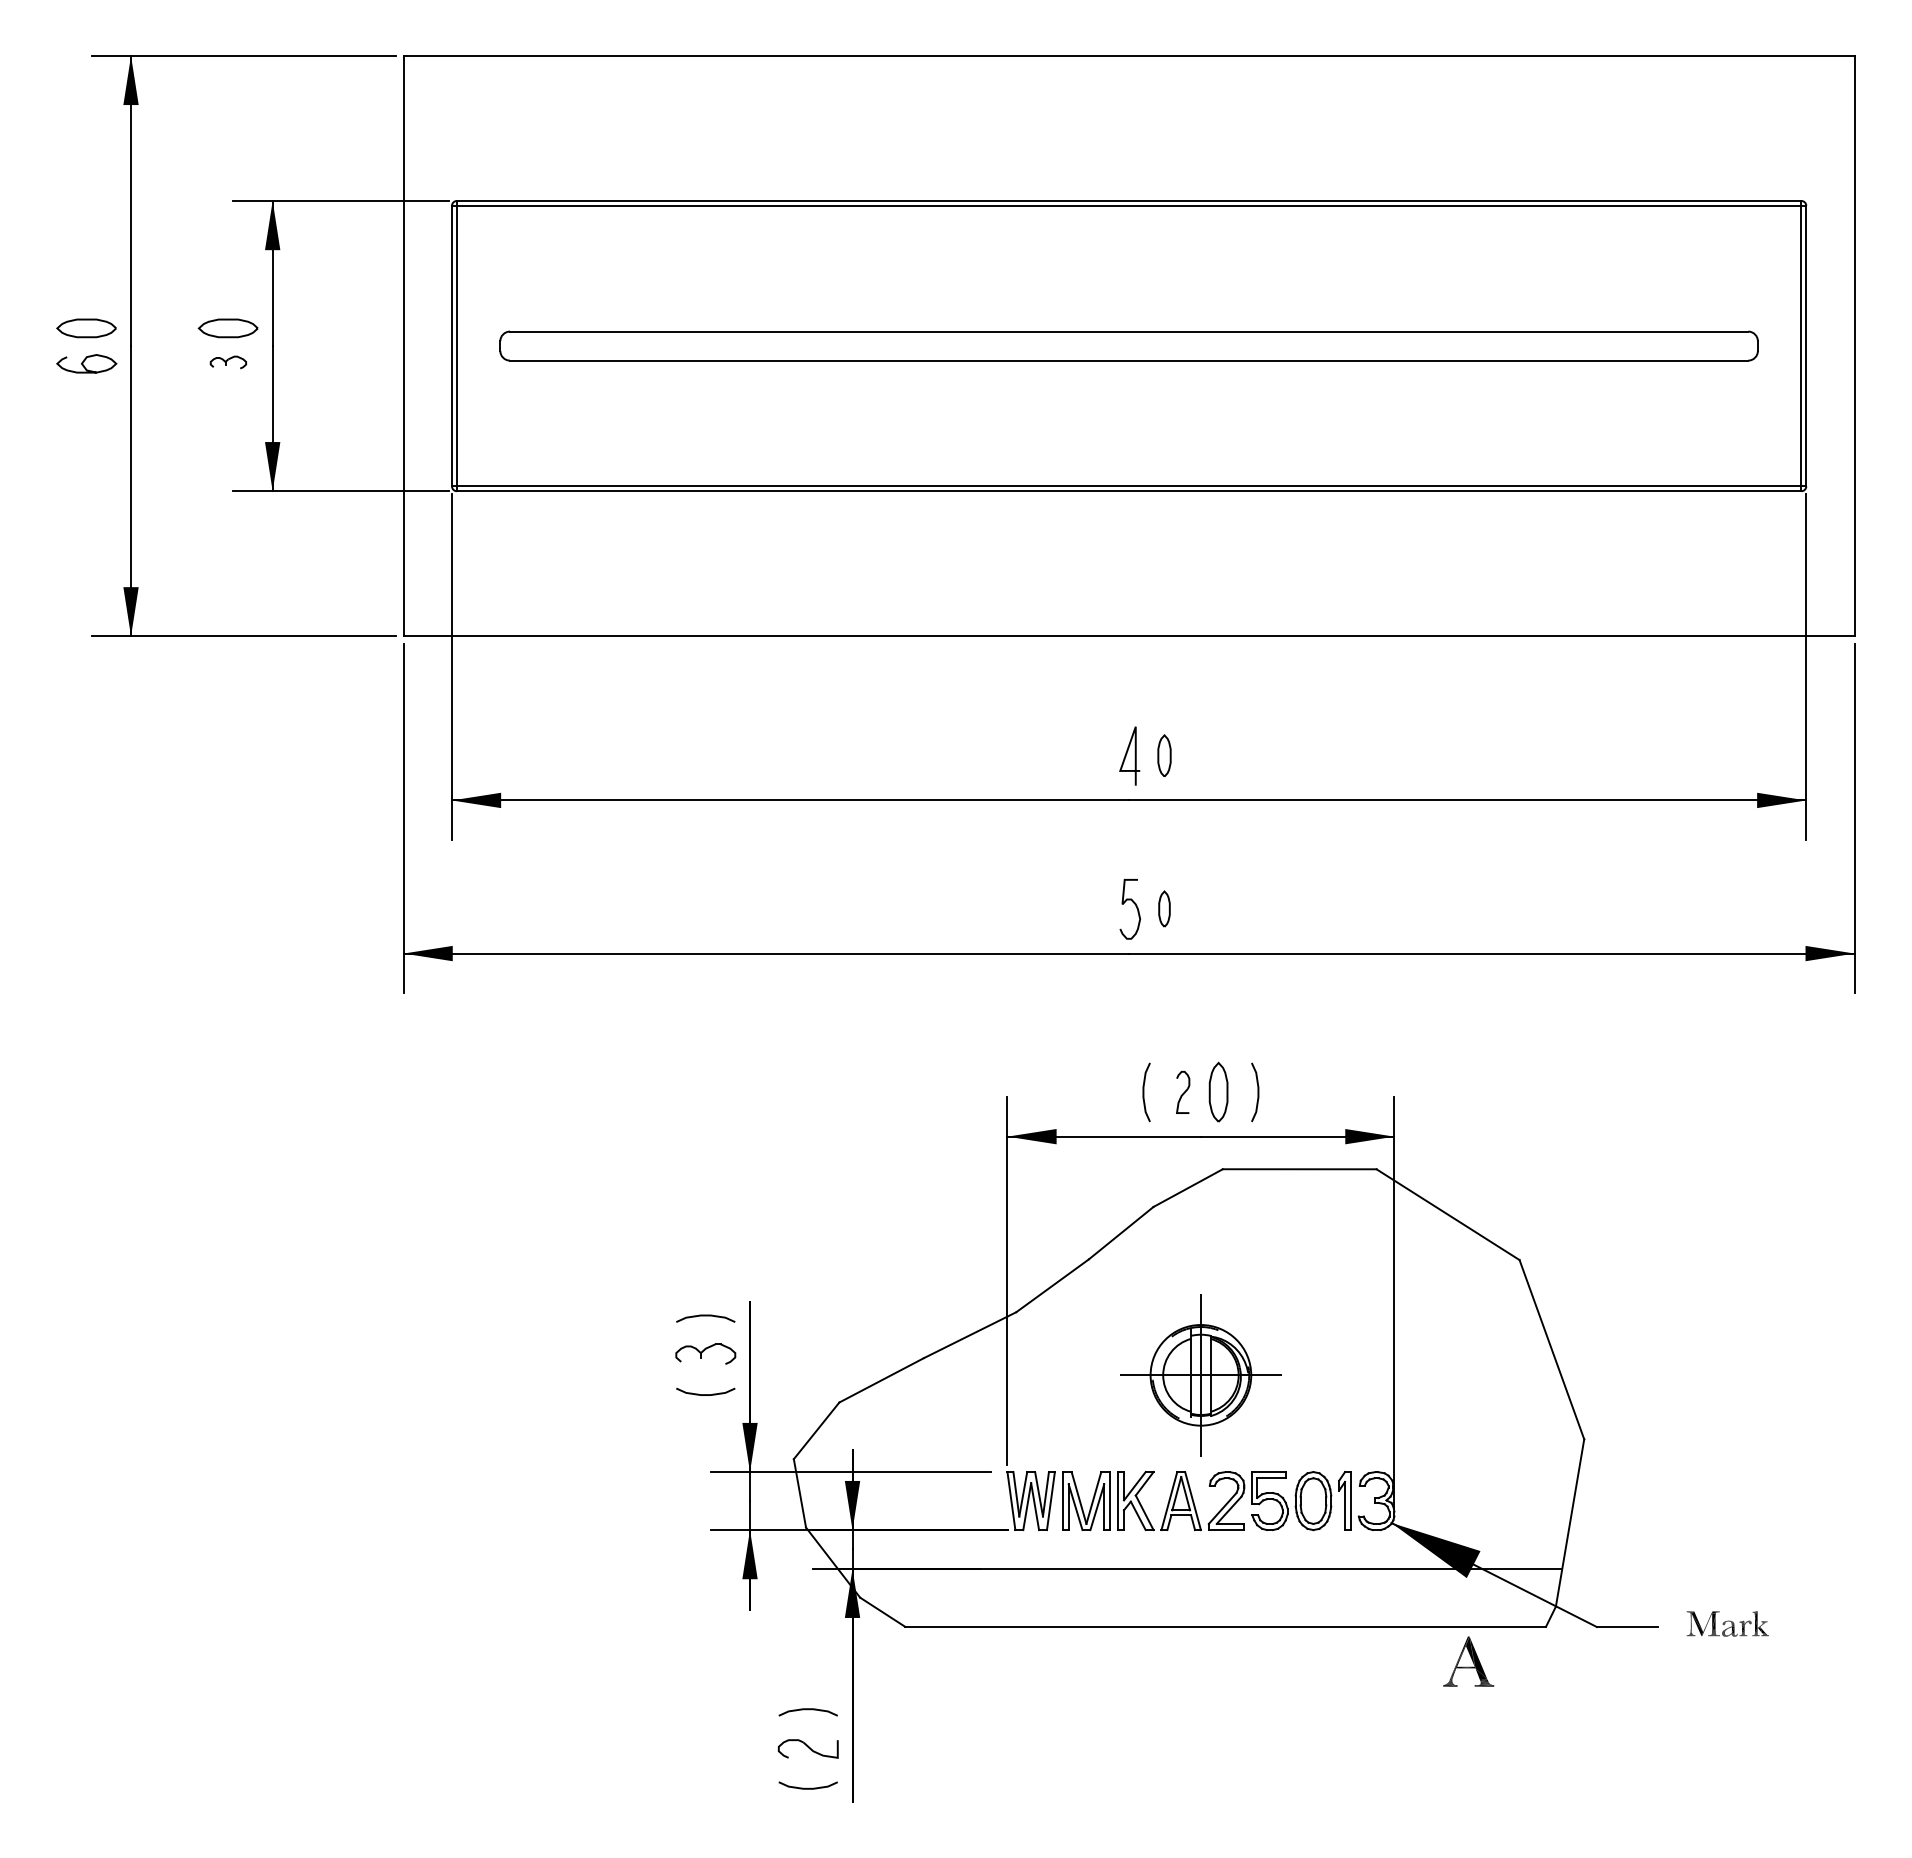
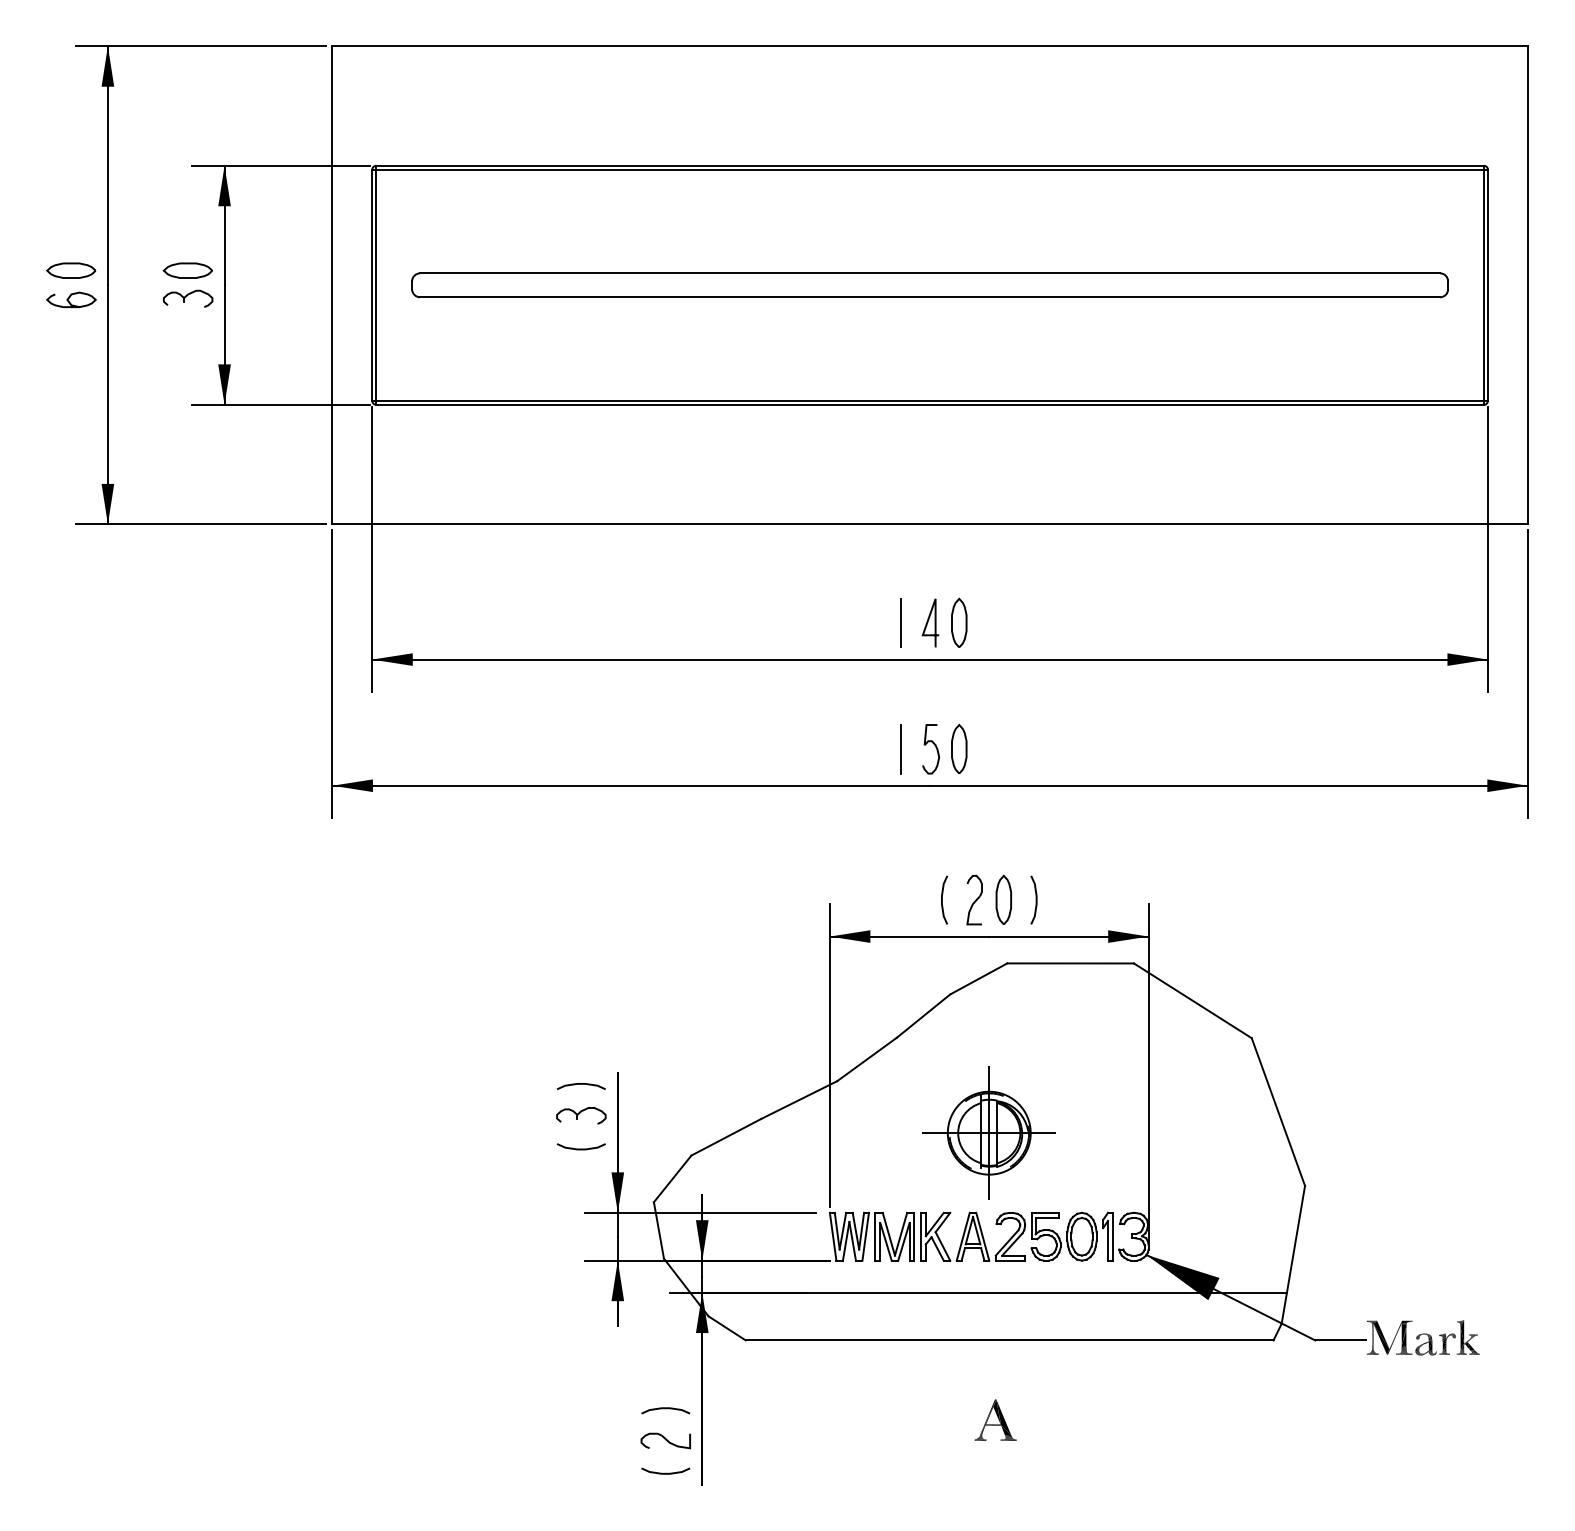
part: (228, 362) -> (188, 298), size x1.67
line: (1093, 755) -> (900, 622), added
part: (1164, 755) -> (959, 622), size x1.43
line: (1093, 908) -> (900, 748), added
part: (1164, 908) -> (959, 748), size x1.67
part: (1182, 1092) -> (974, 900), size x1.43
part: (1727, 1623) -> (1423, 1337), size x1.67
part: (1468, 1661) -> (995, 1420), moved

